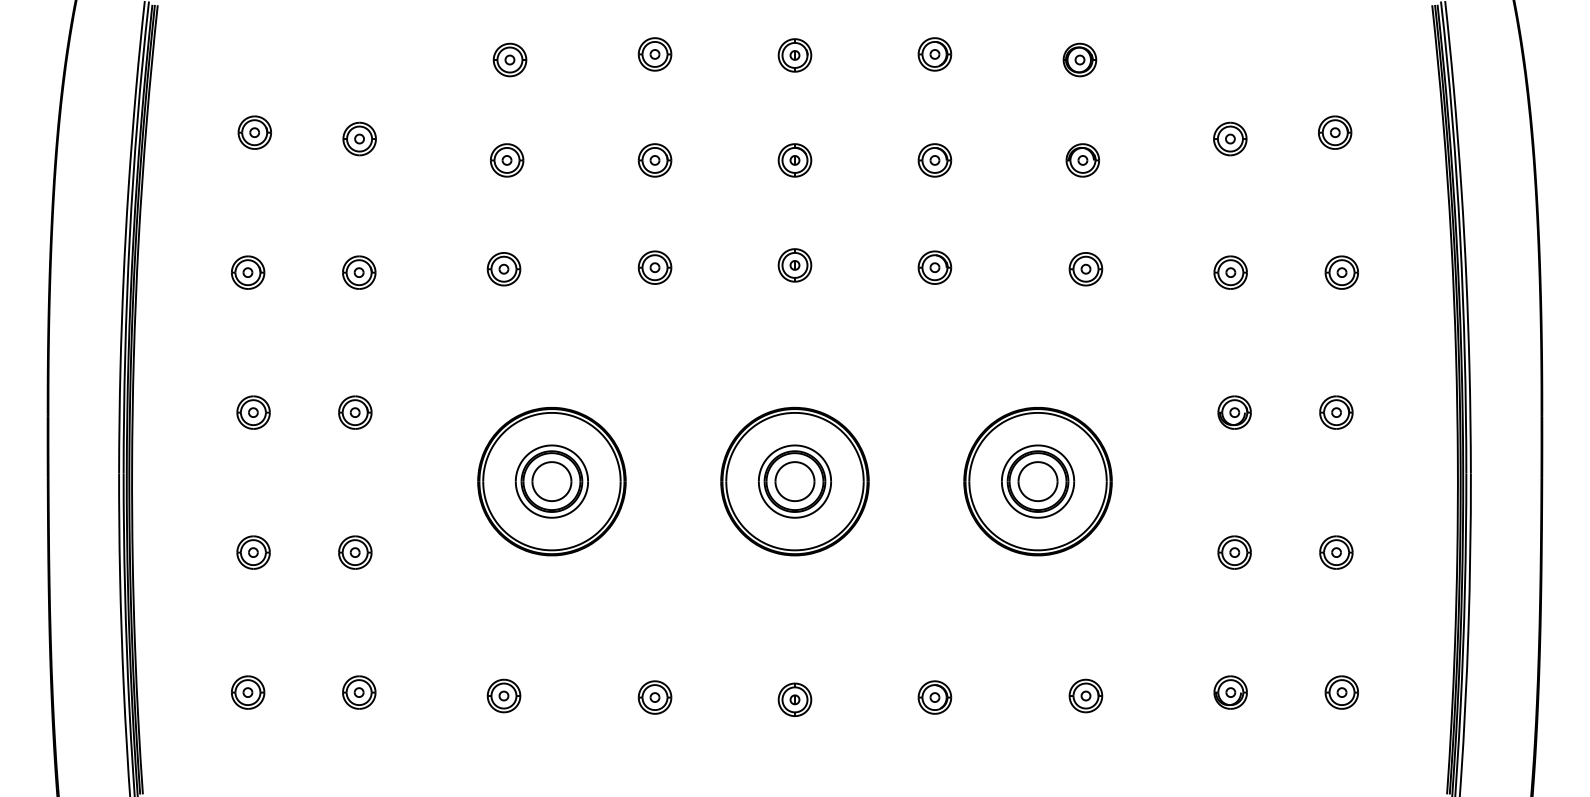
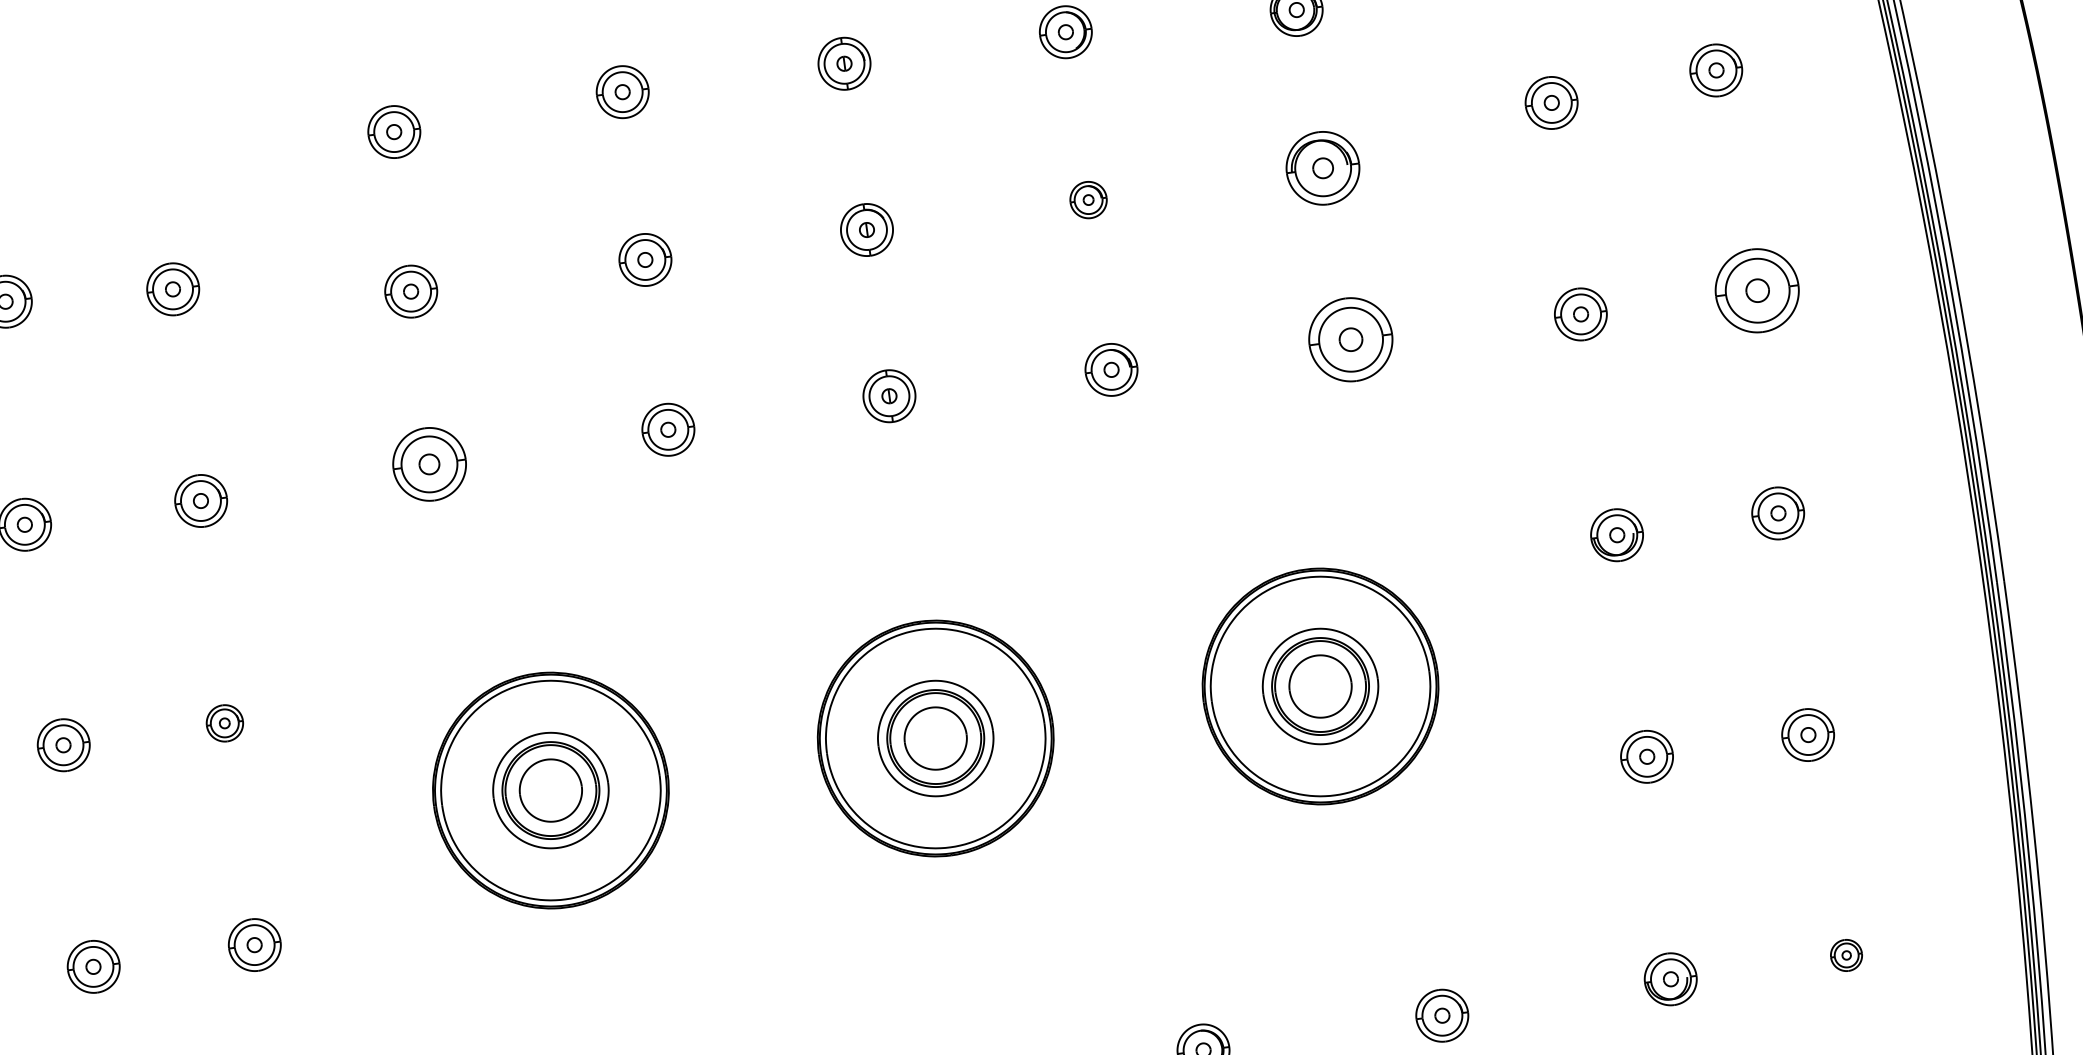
part: (934, 160) -> (1087, 200), size x0.7
part: (1082, 160) -> (1322, 168), size x1.4
part: (503, 269) -> (428, 465), size x1.4
part: (1085, 269) -> (1350, 340), size x1.6
part: (1341, 272) -> (1756, 290), size x1.6
part: (355, 412) -> (225, 723), size x0.7
part: (1341, 692) -> (1846, 955), size x0.6

